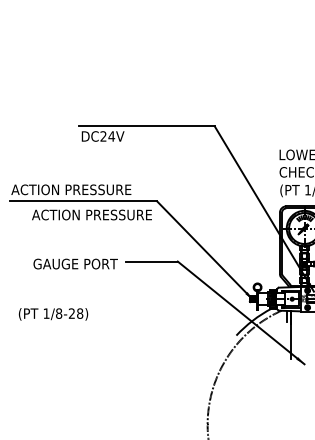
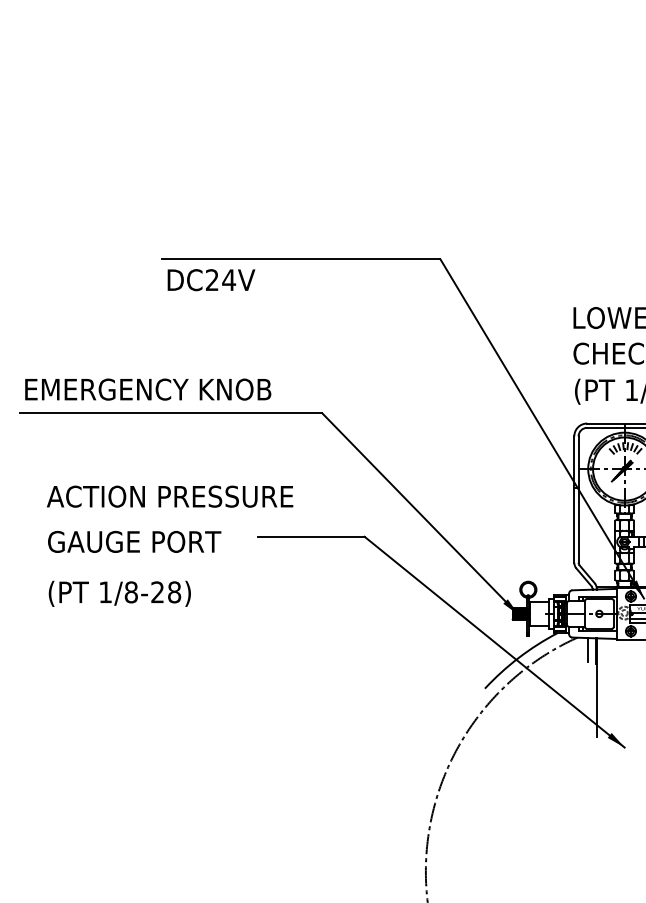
text: (71, 189) -> (146, 388), ACTION PRESSURE -> EMERGENCY KNOB
text: (91, 214) -> (169, 495), moved
text: (75, 263) -> (134, 540), moved
text: (53, 314) -> (119, 594), moved

